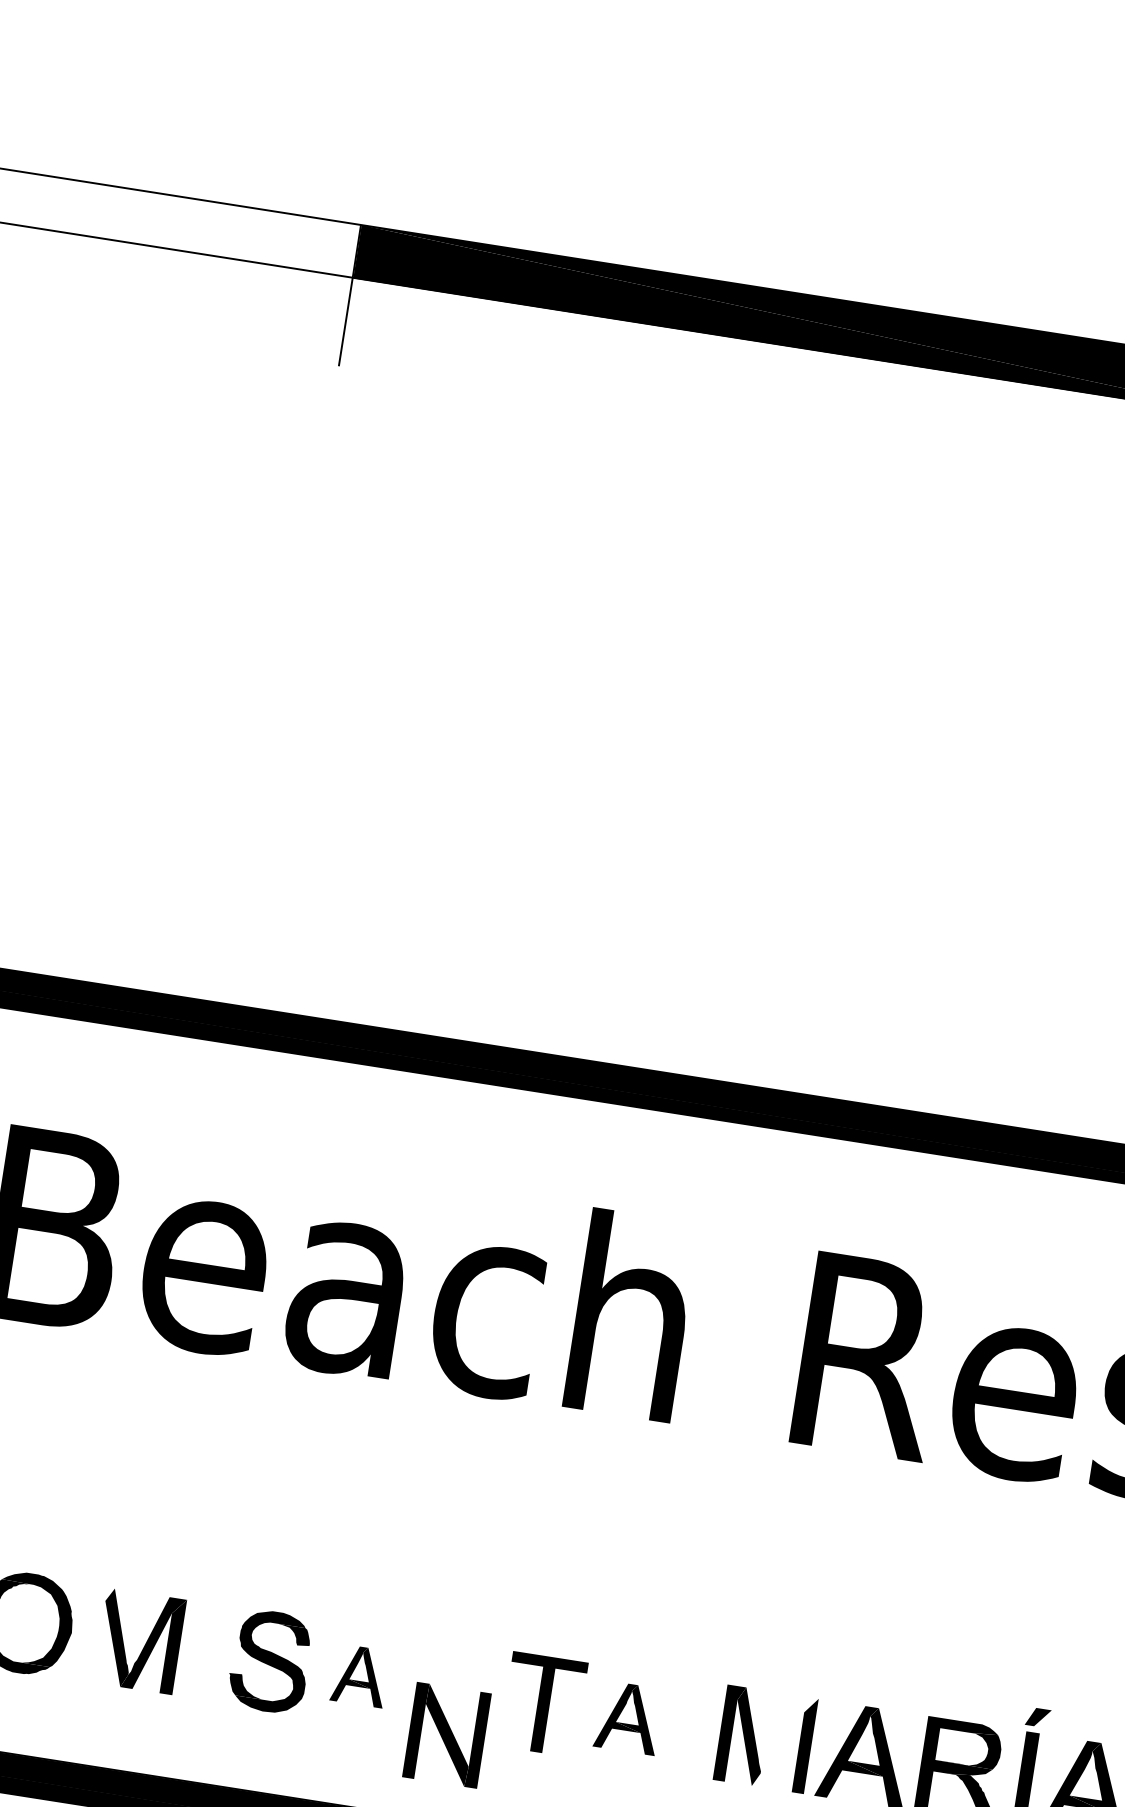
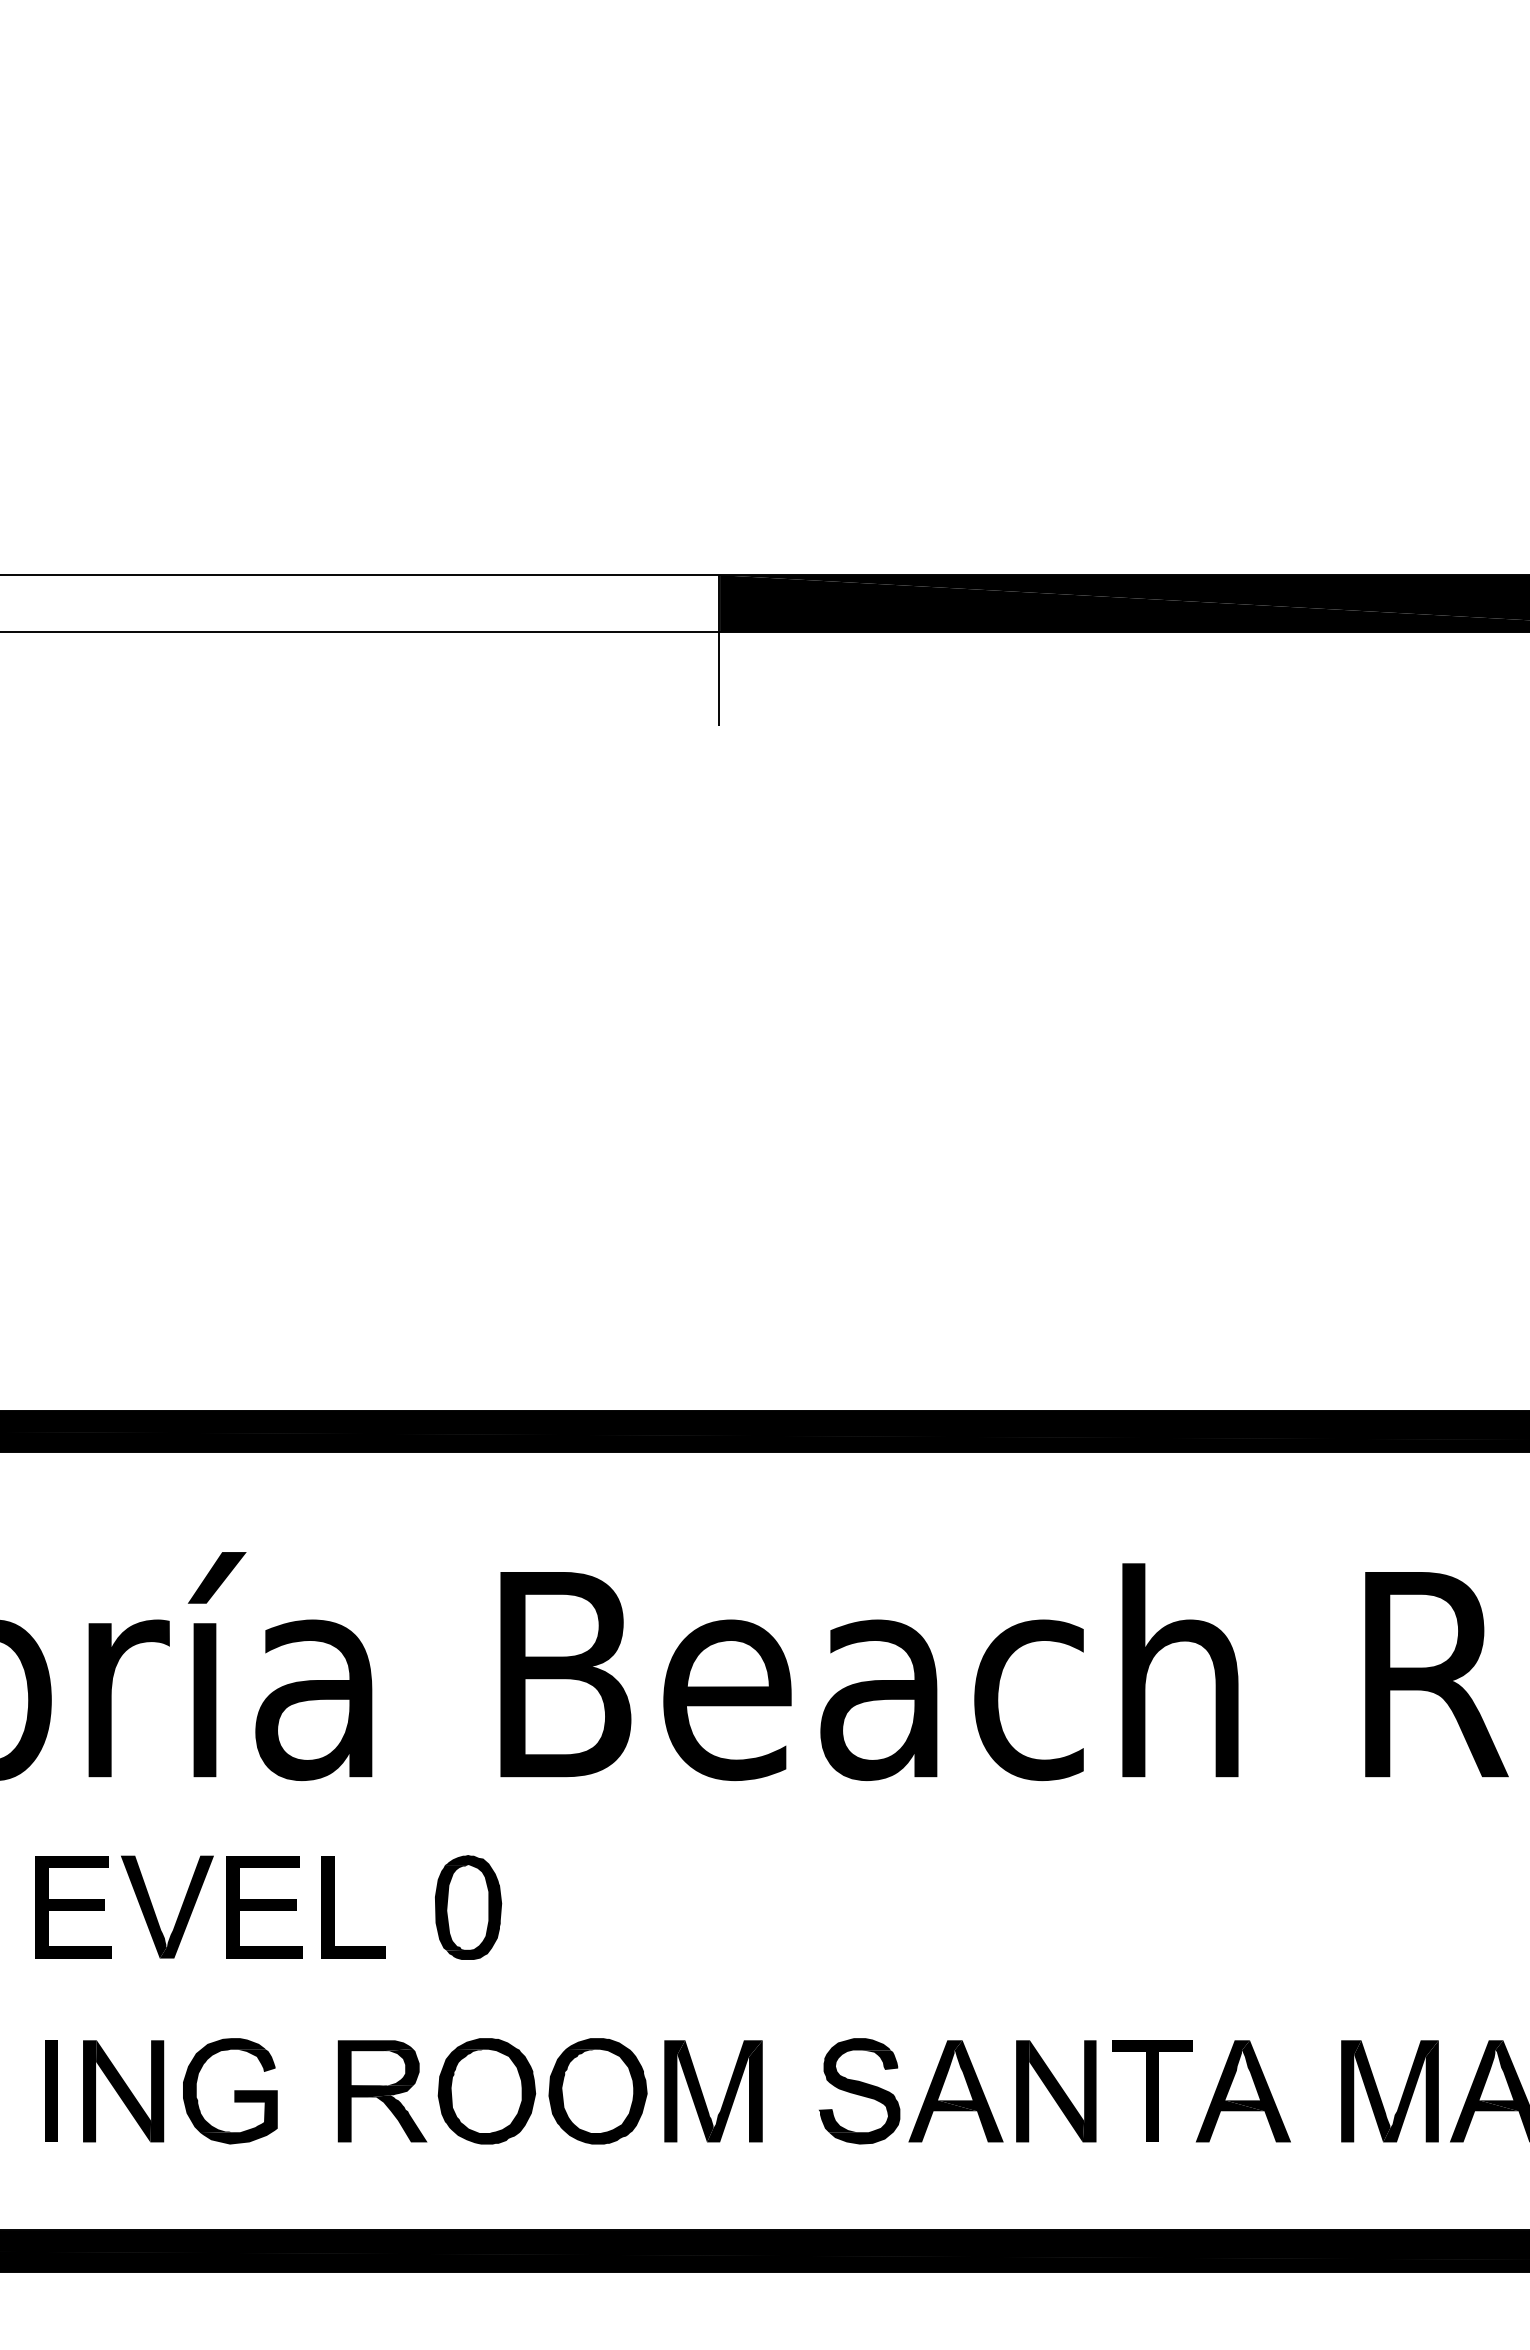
fill: (97, 1634) -> (674, 2091), added
part: (359, 1675) -> (955, 2091), size x1.67
part: (628, 1718) -> (1243, 2091), size x1.43
part: (447, 1735) -> (1056, 2091), moved
fill: (784, 1742) -> (1410, 2091), added

